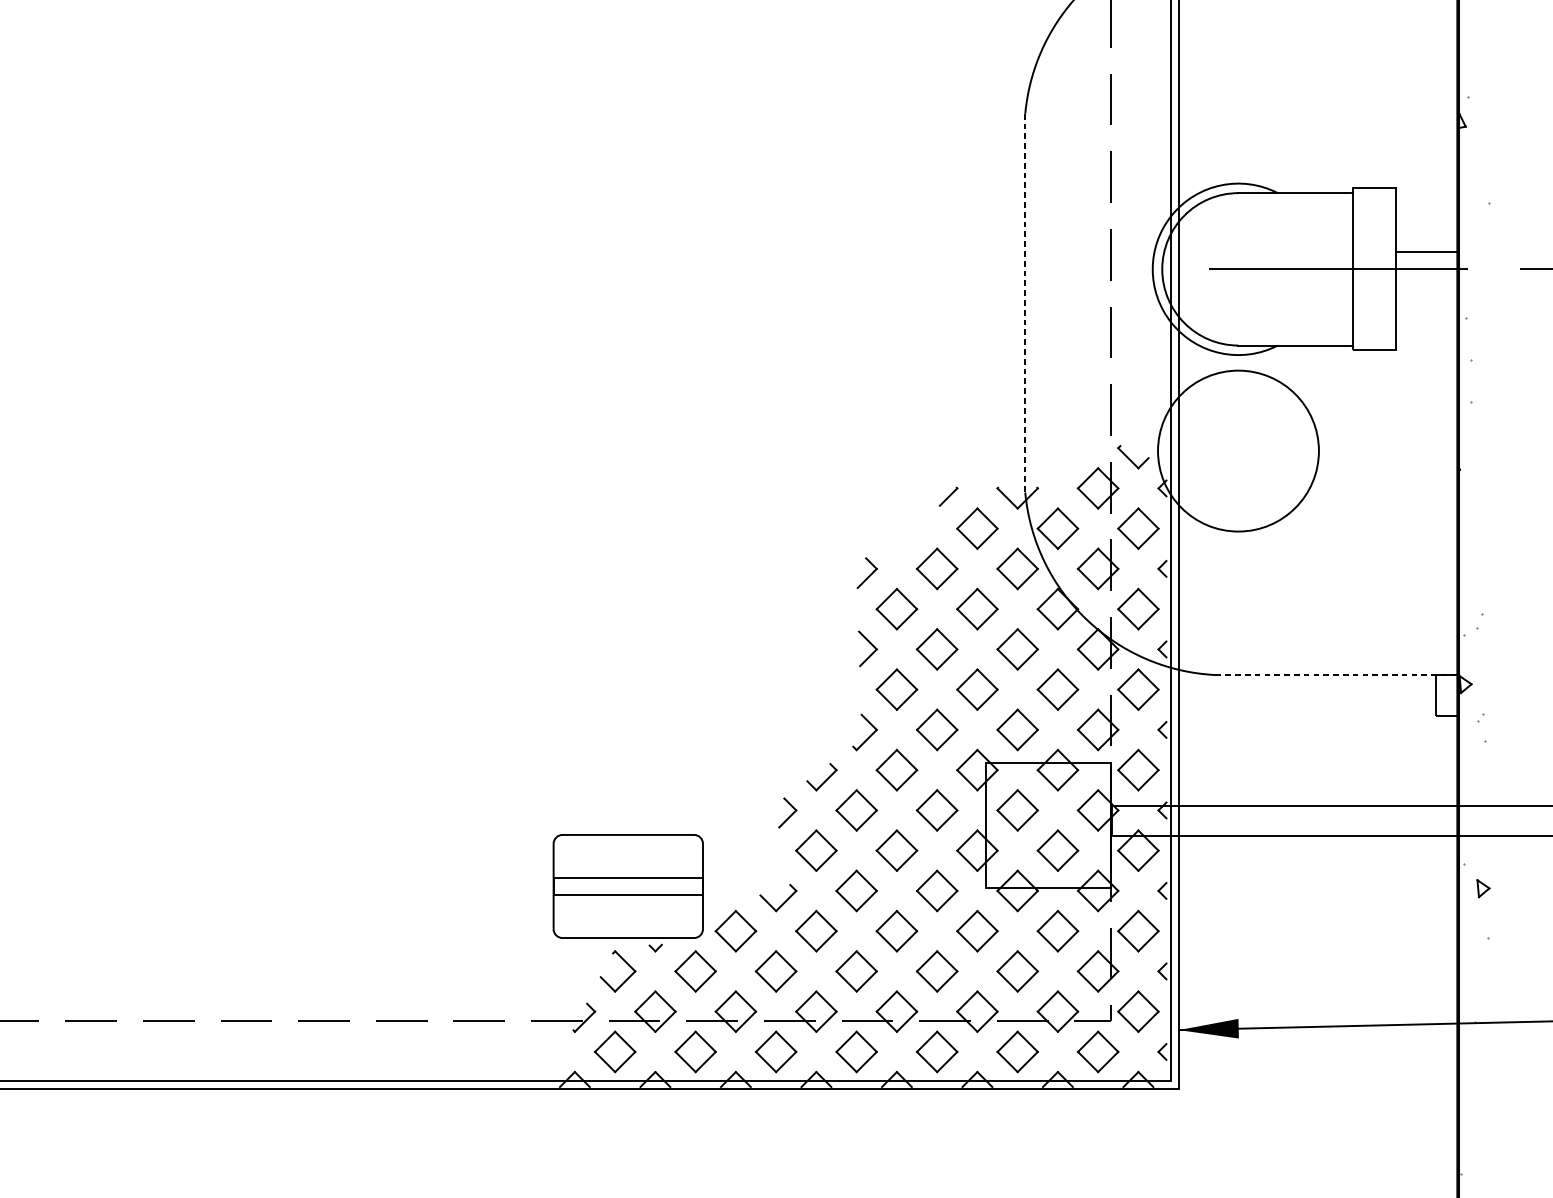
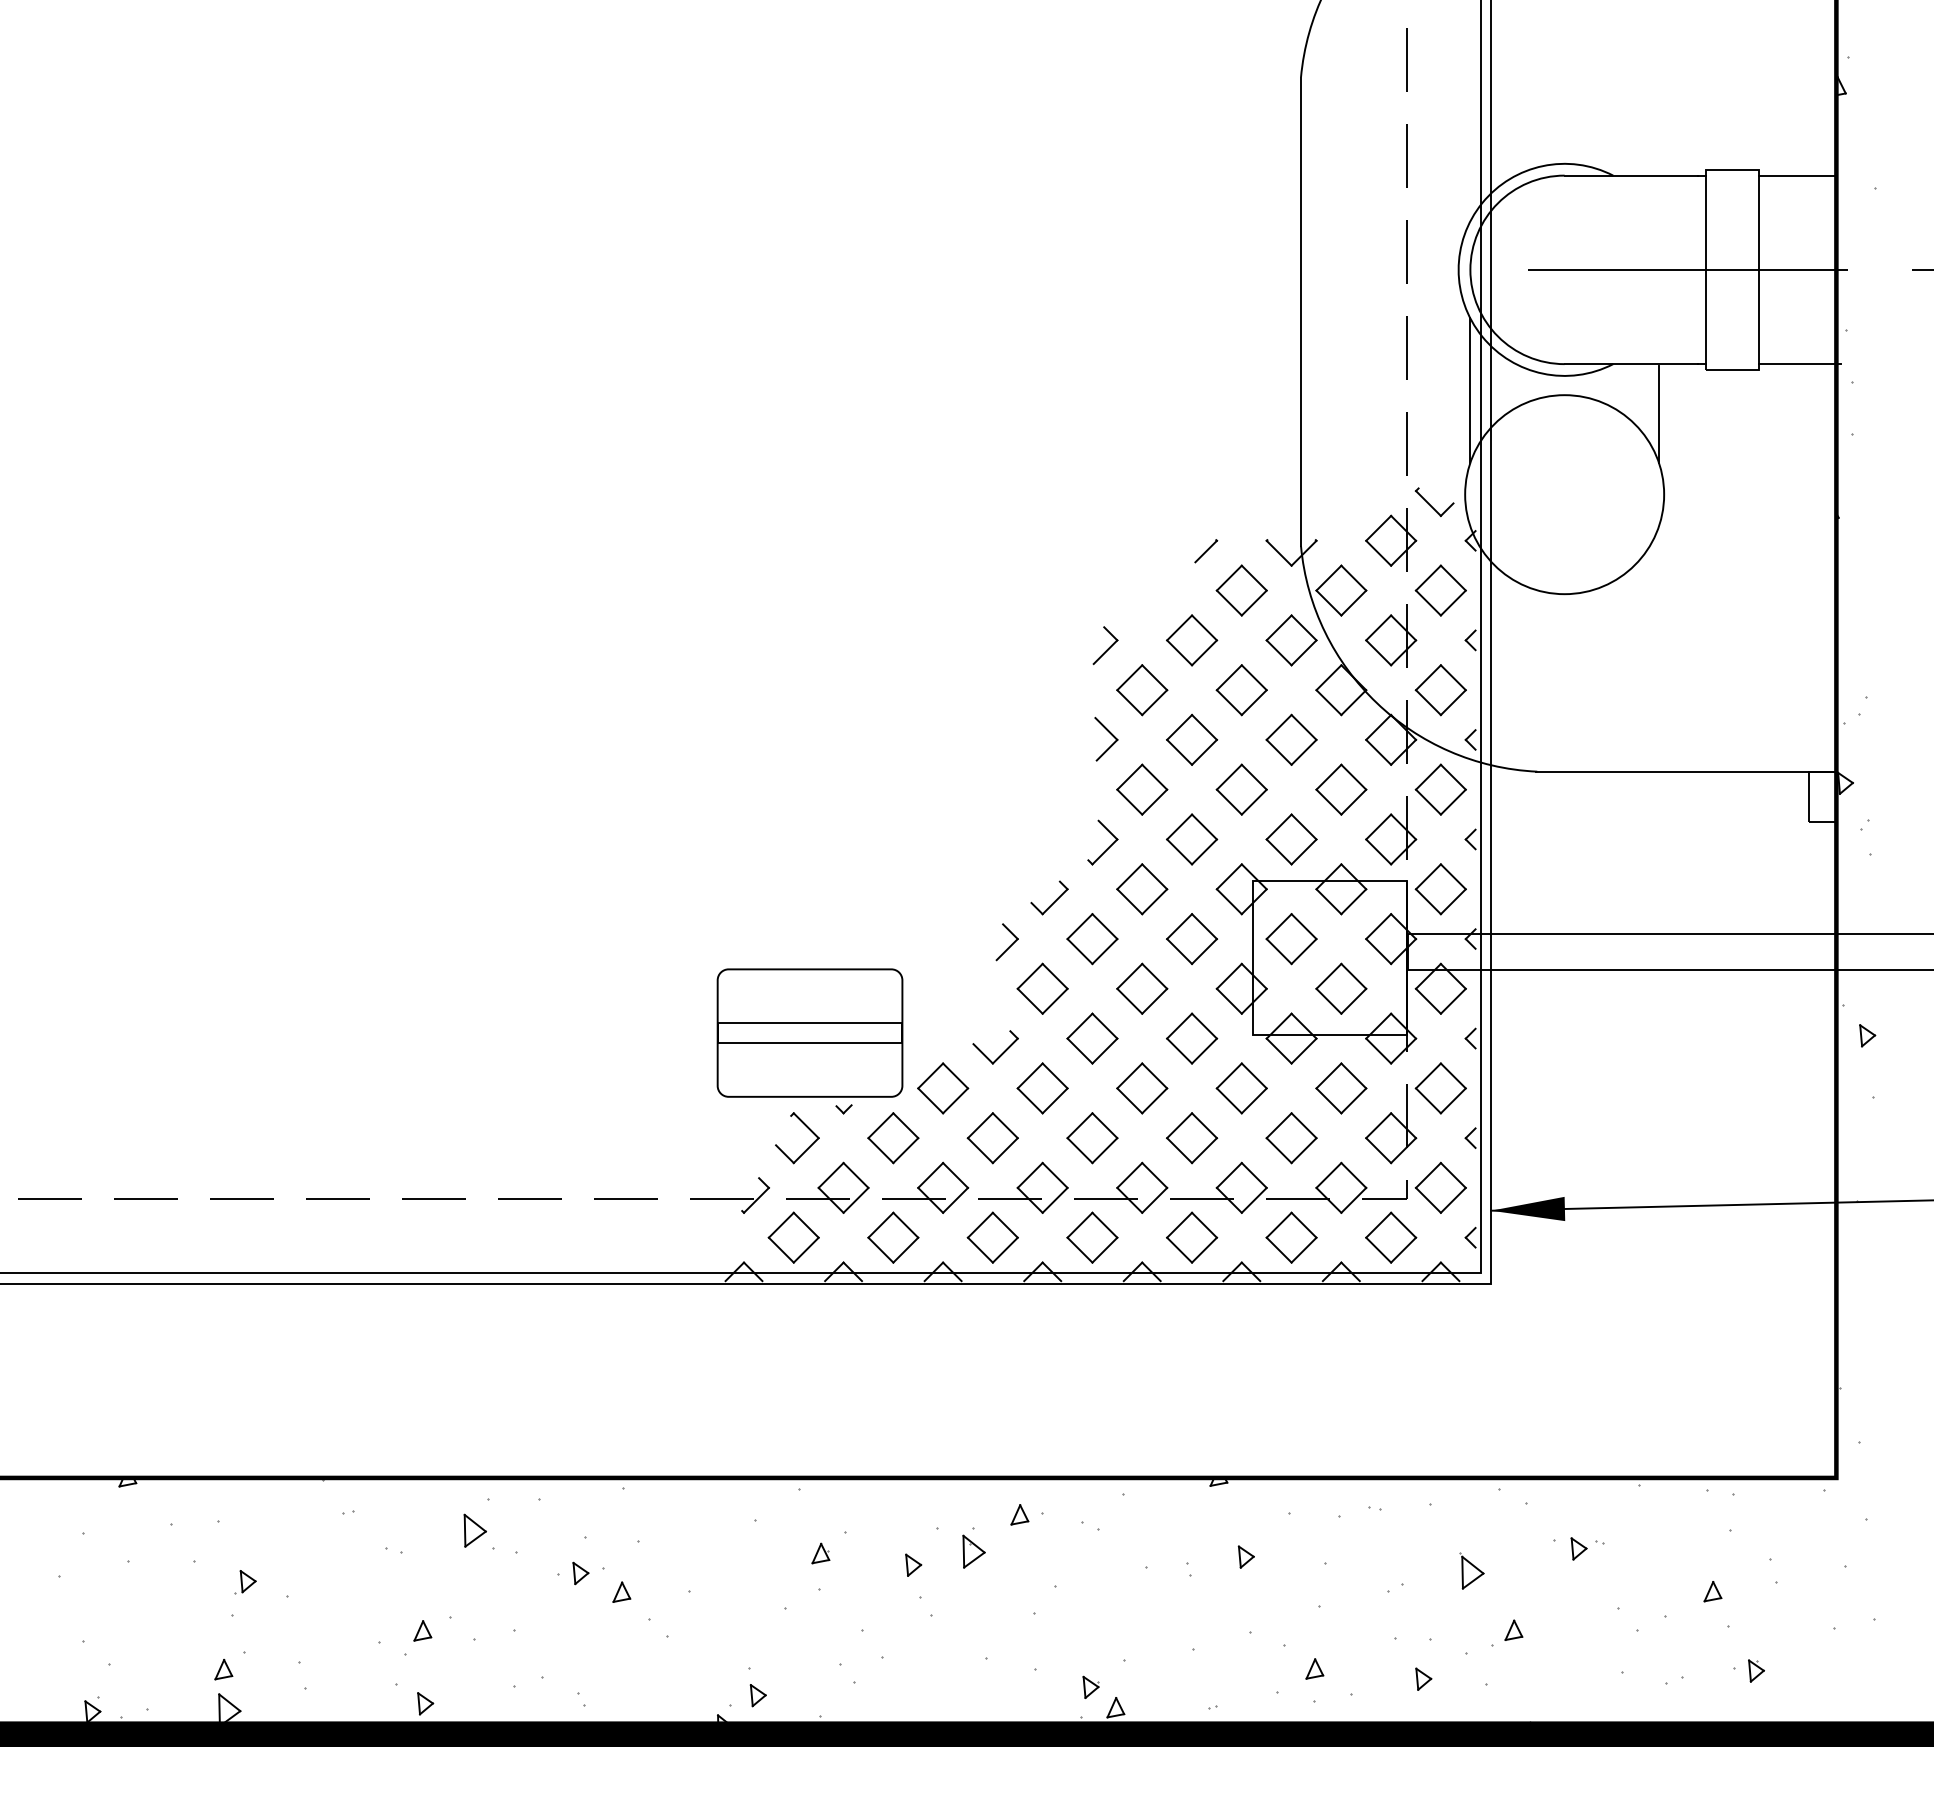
line: (1426, 252) -> (1797, 175), moved
line: (1024, 303) -> (1300, 312), dashed -> solid
line: (1429, 345) -> (1800, 364), added
line: (1162, 366) -> (1470, 390), added
line: (1314, 386) -> (1658, 414), added
line: (1337, 674) -> (1686, 771), dashed -> solid

